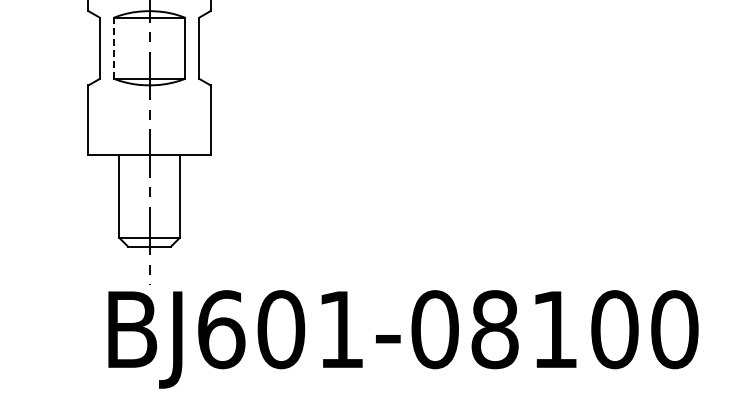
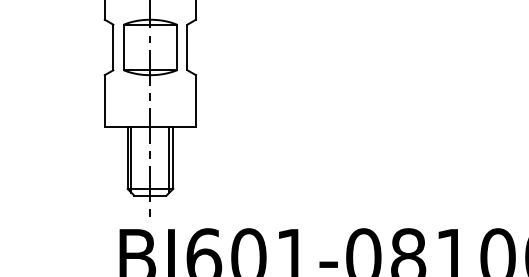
line: (113, 48) -> (123, 47), dashed -> solid
line: (124, 198) -> (131, 159), added
line: (174, 198) -> (169, 159), added

